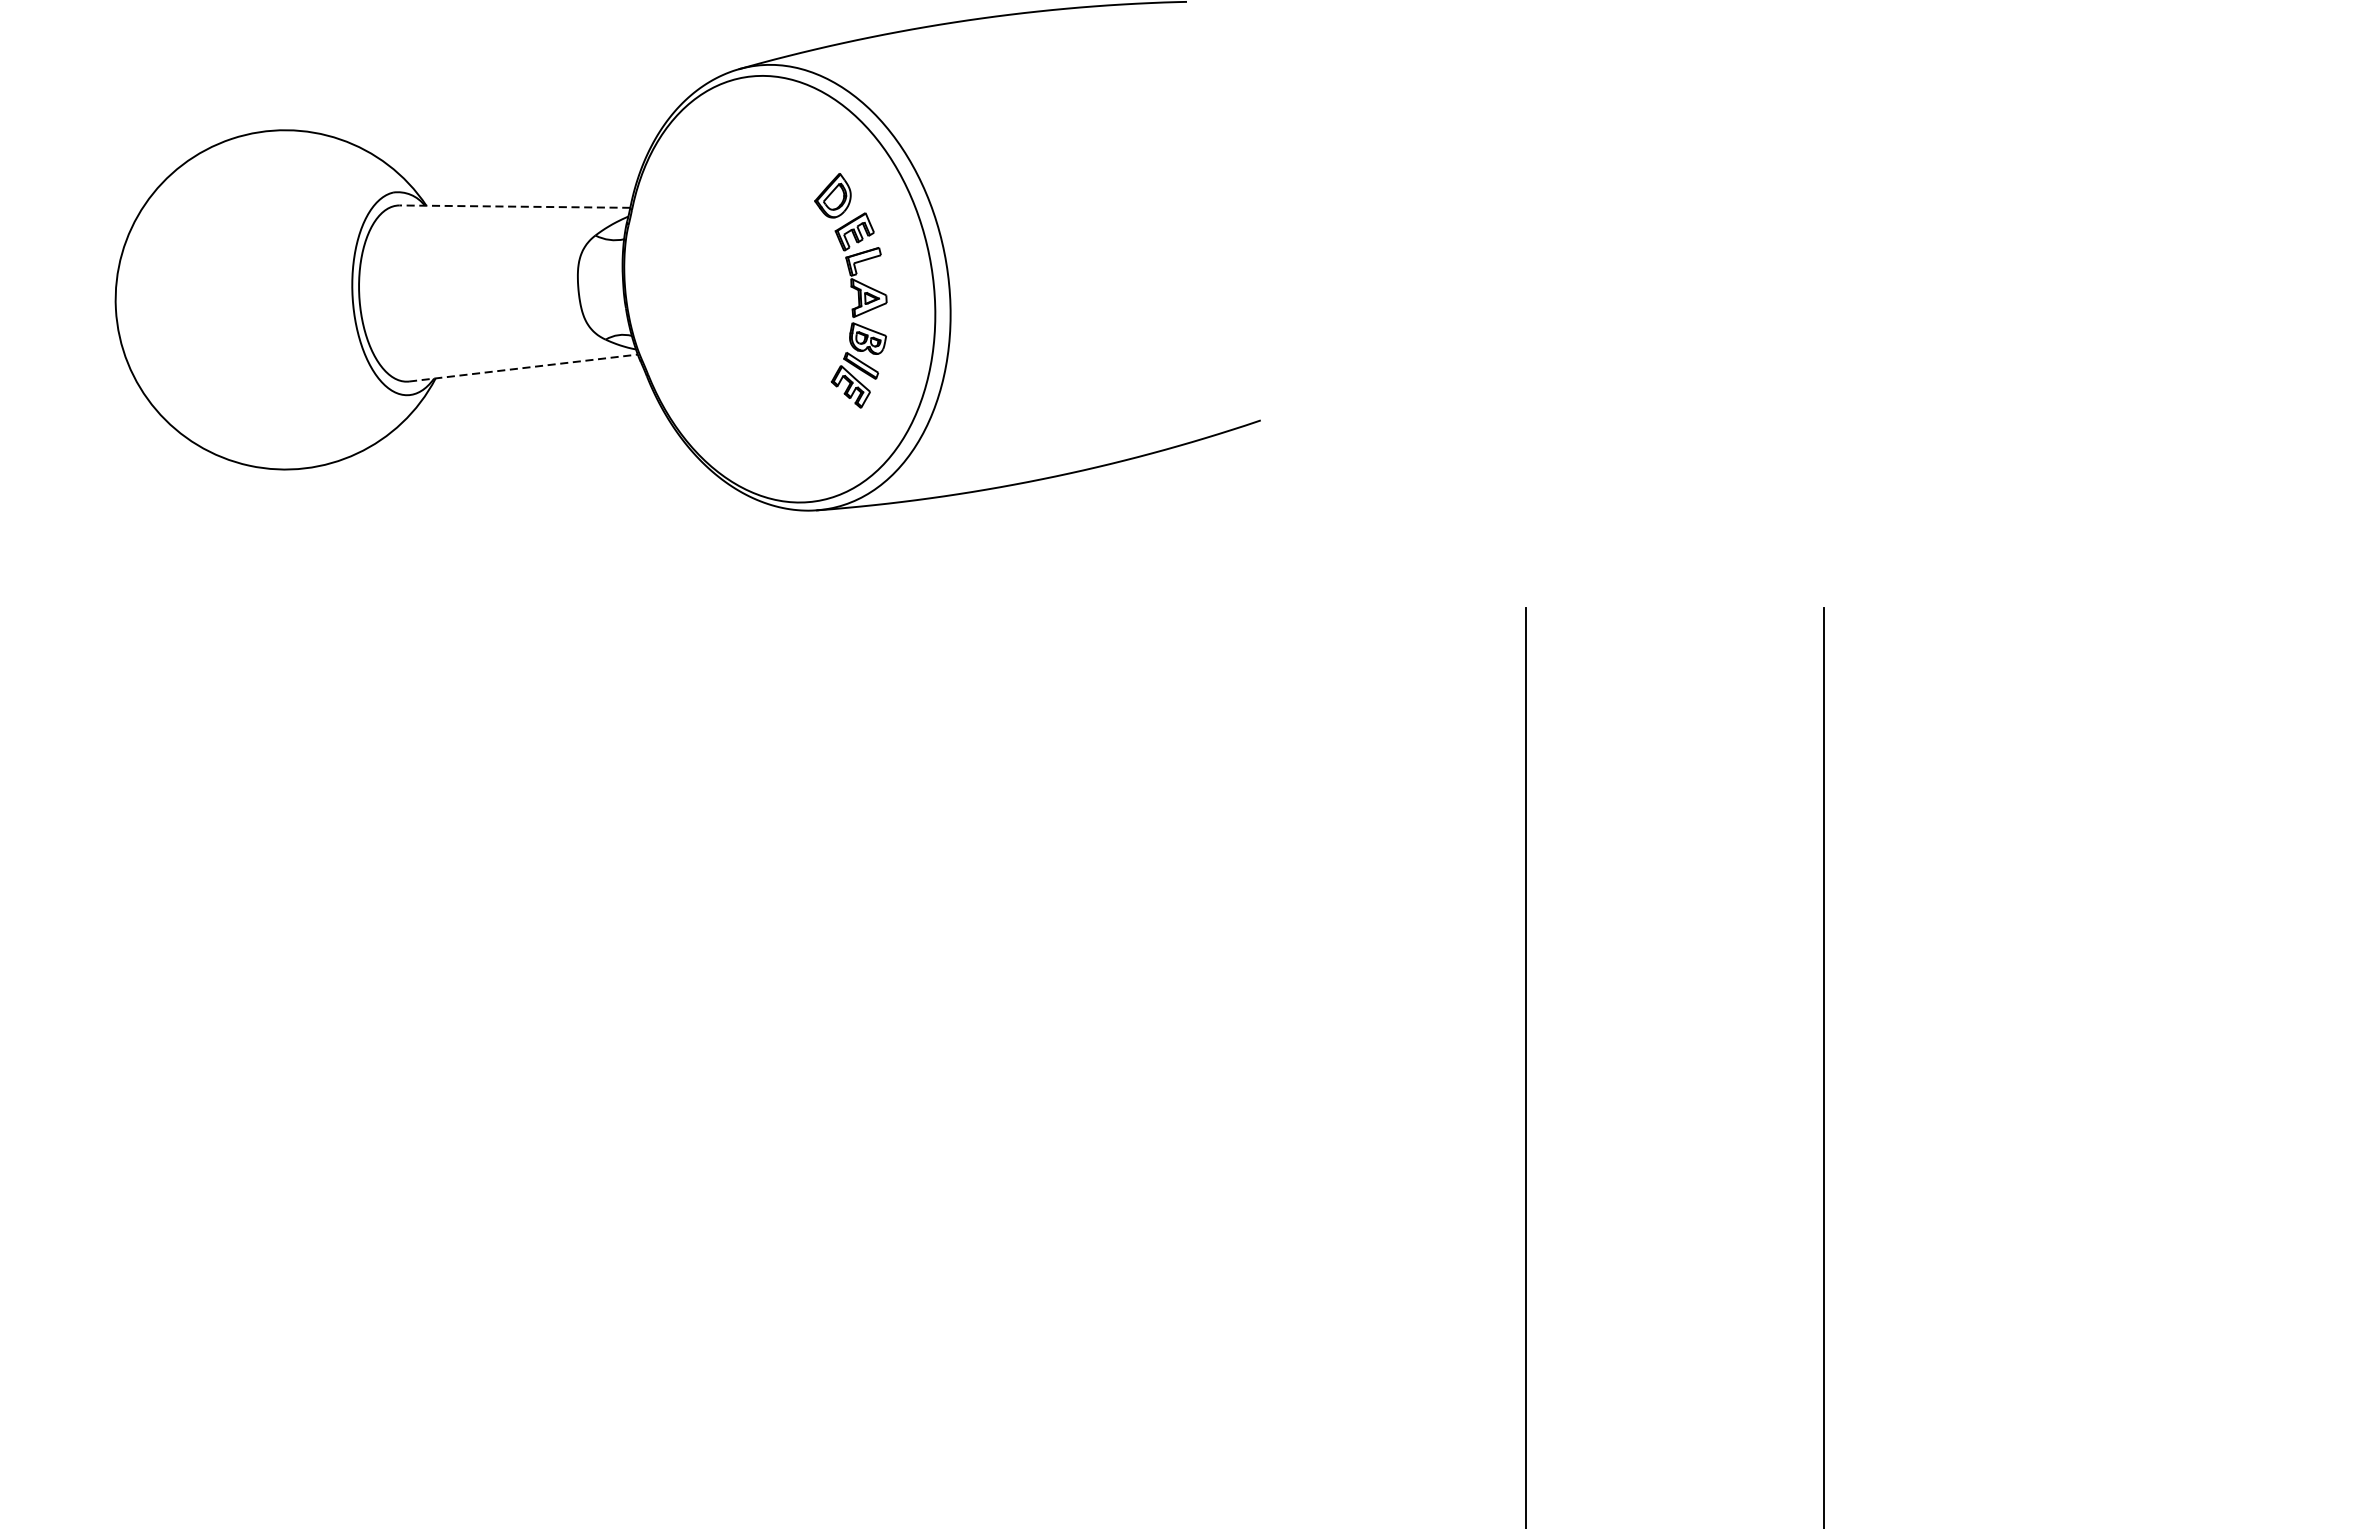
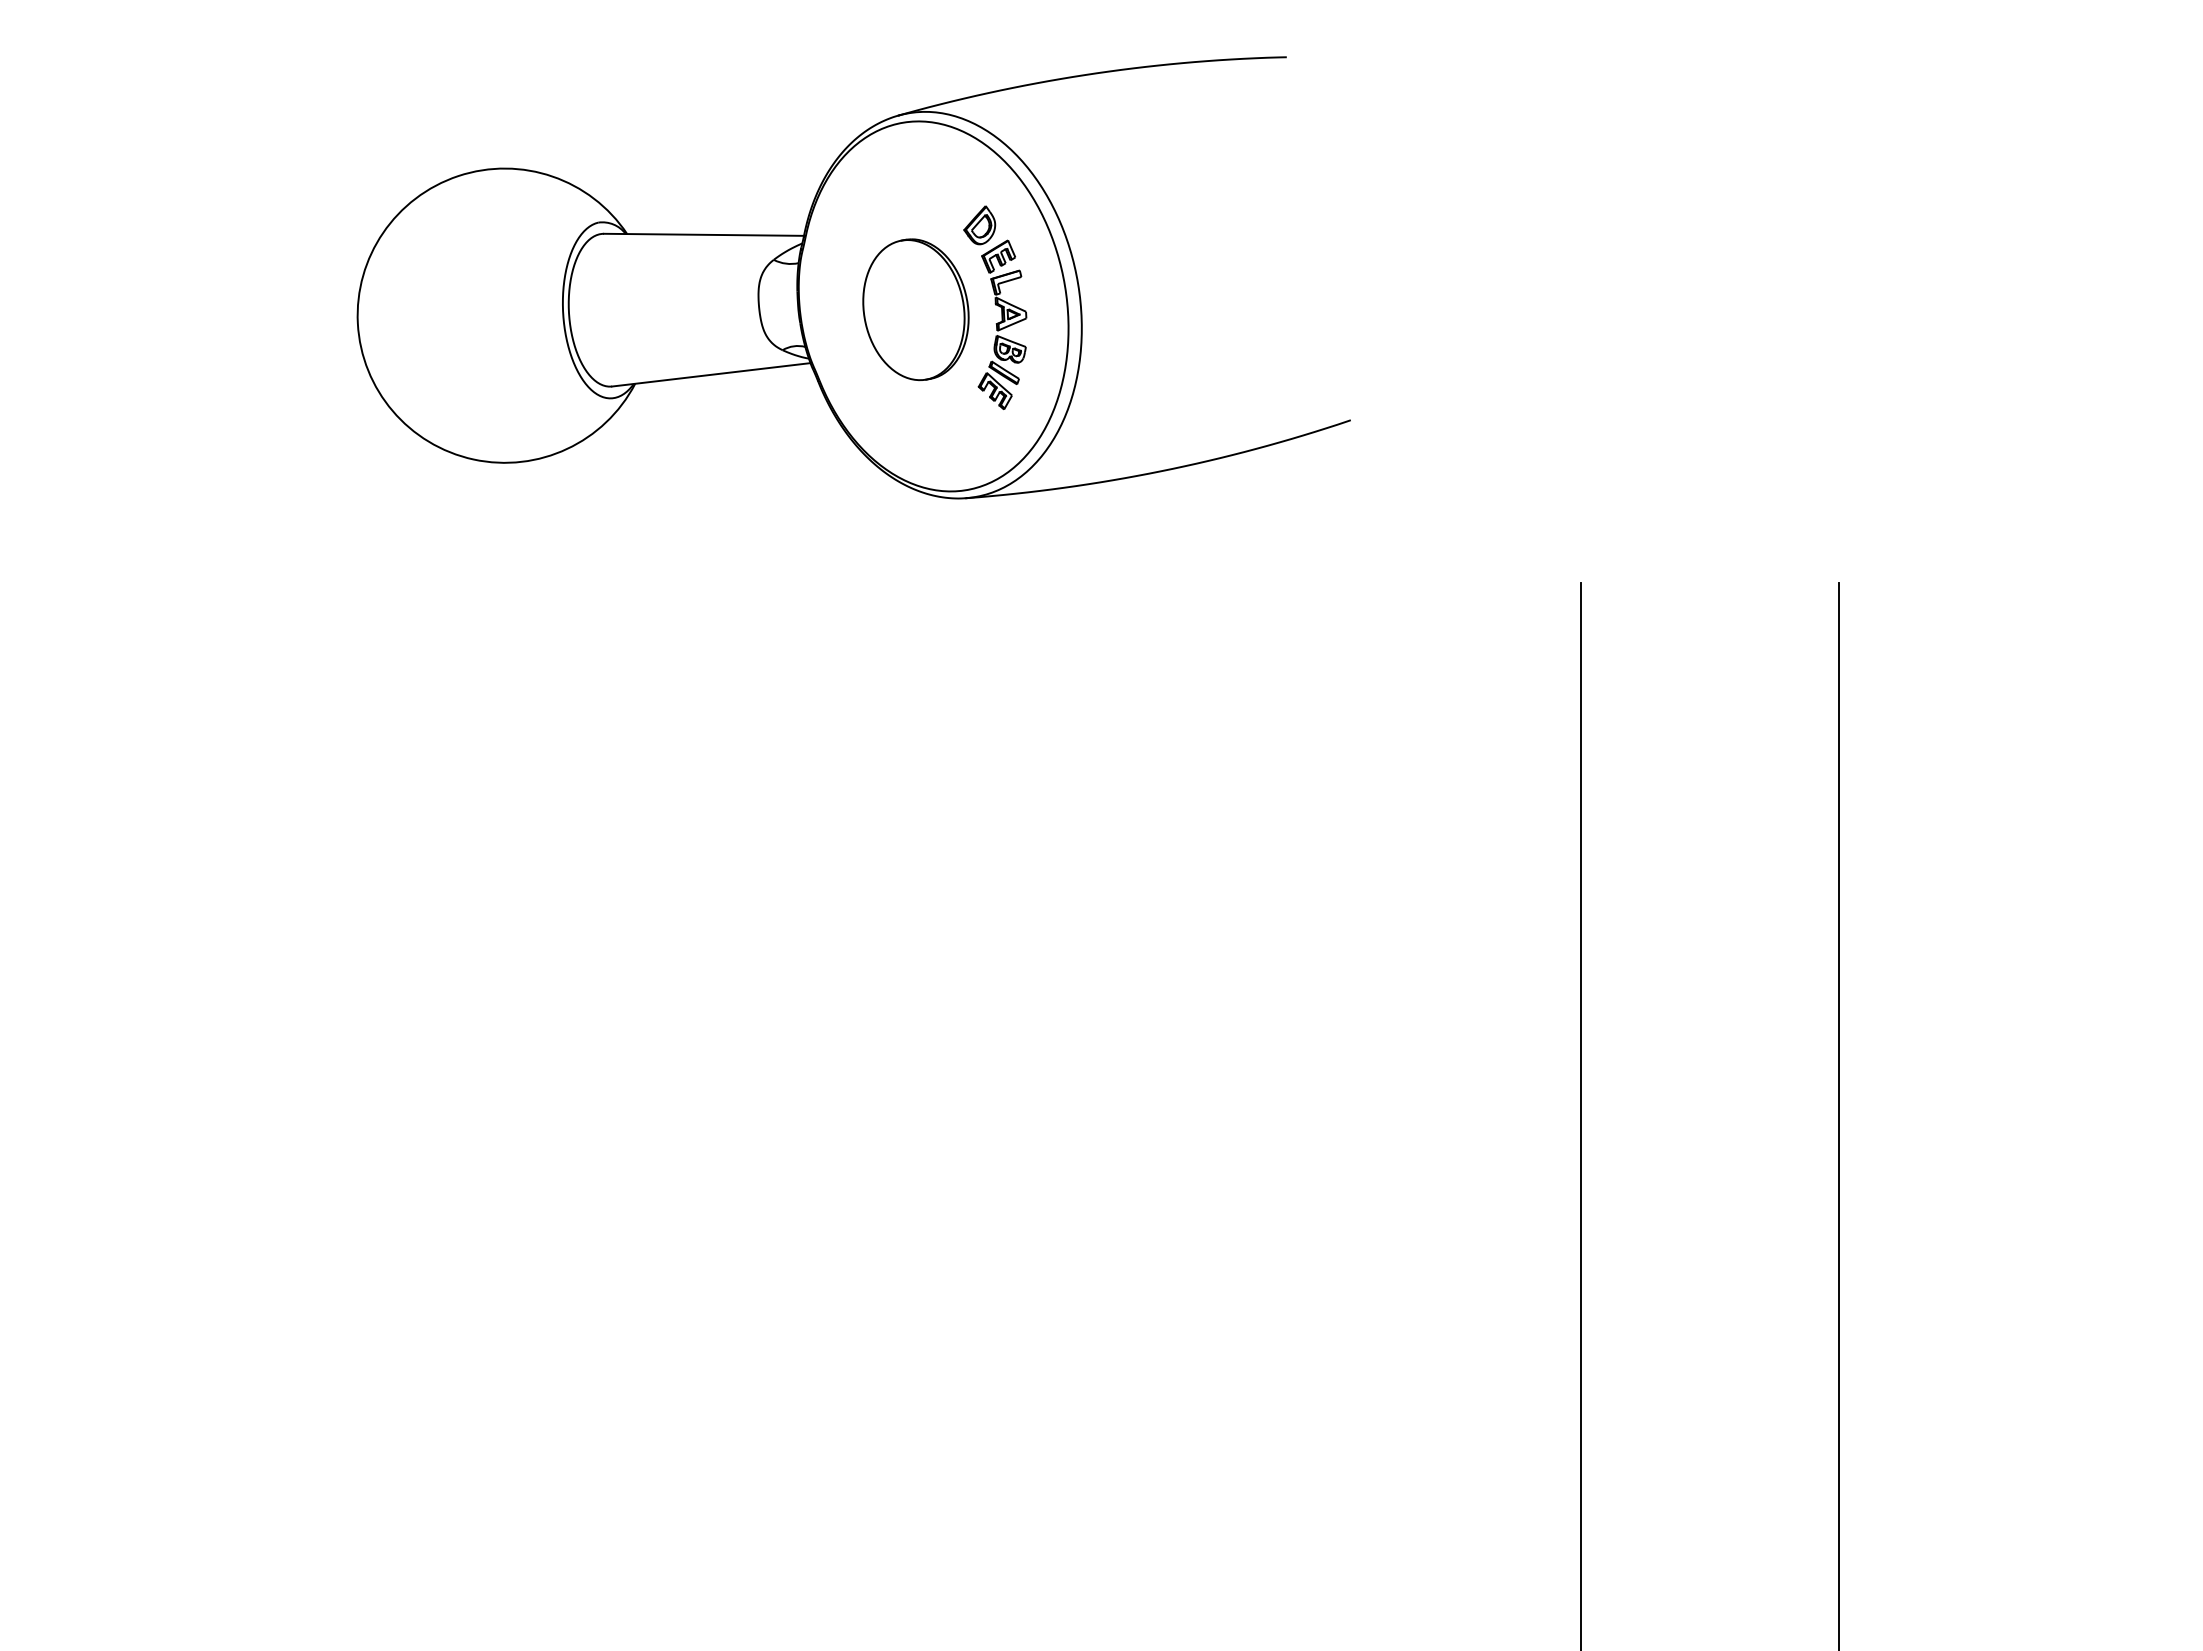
line: (514, 206) -> (703, 234), dashed -> solid
part: (758, 292) -> (915, 309), added
line: (523, 367) -> (711, 374), dashed -> solid

